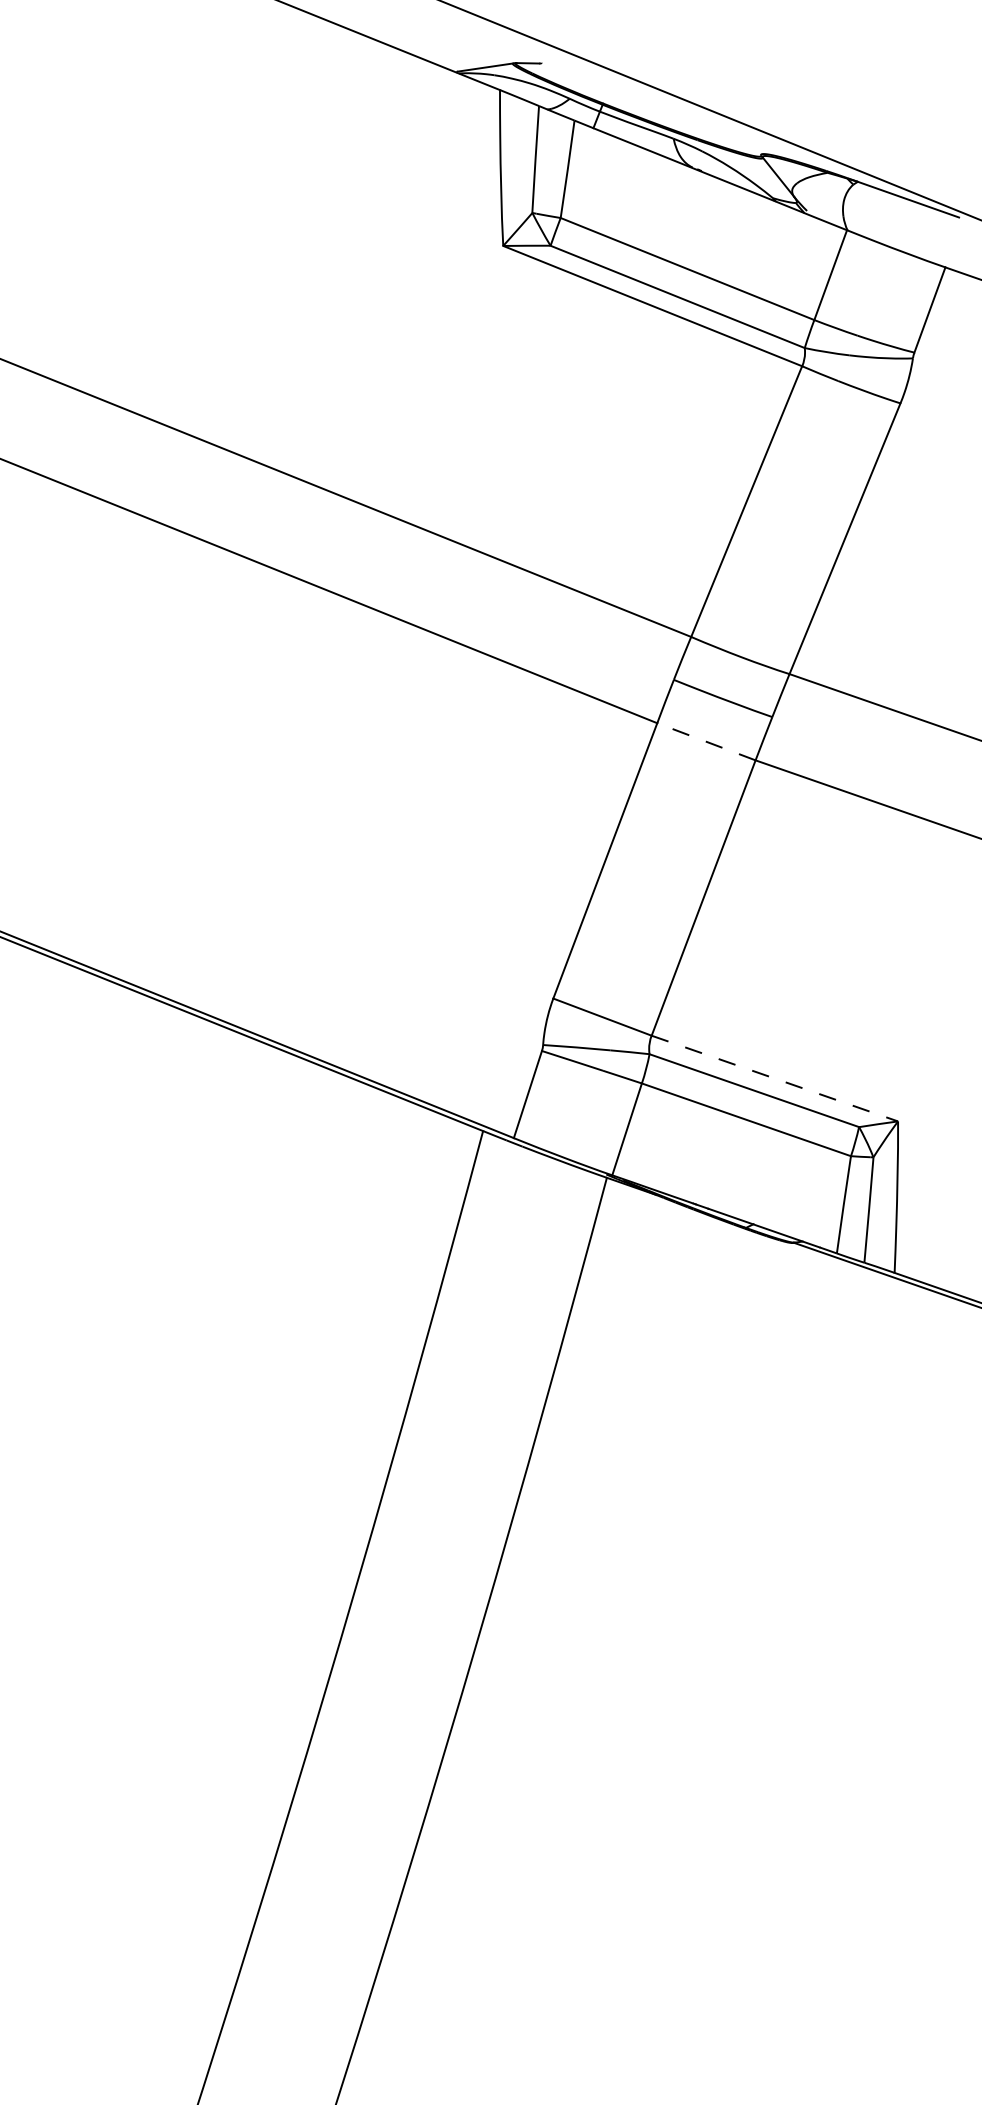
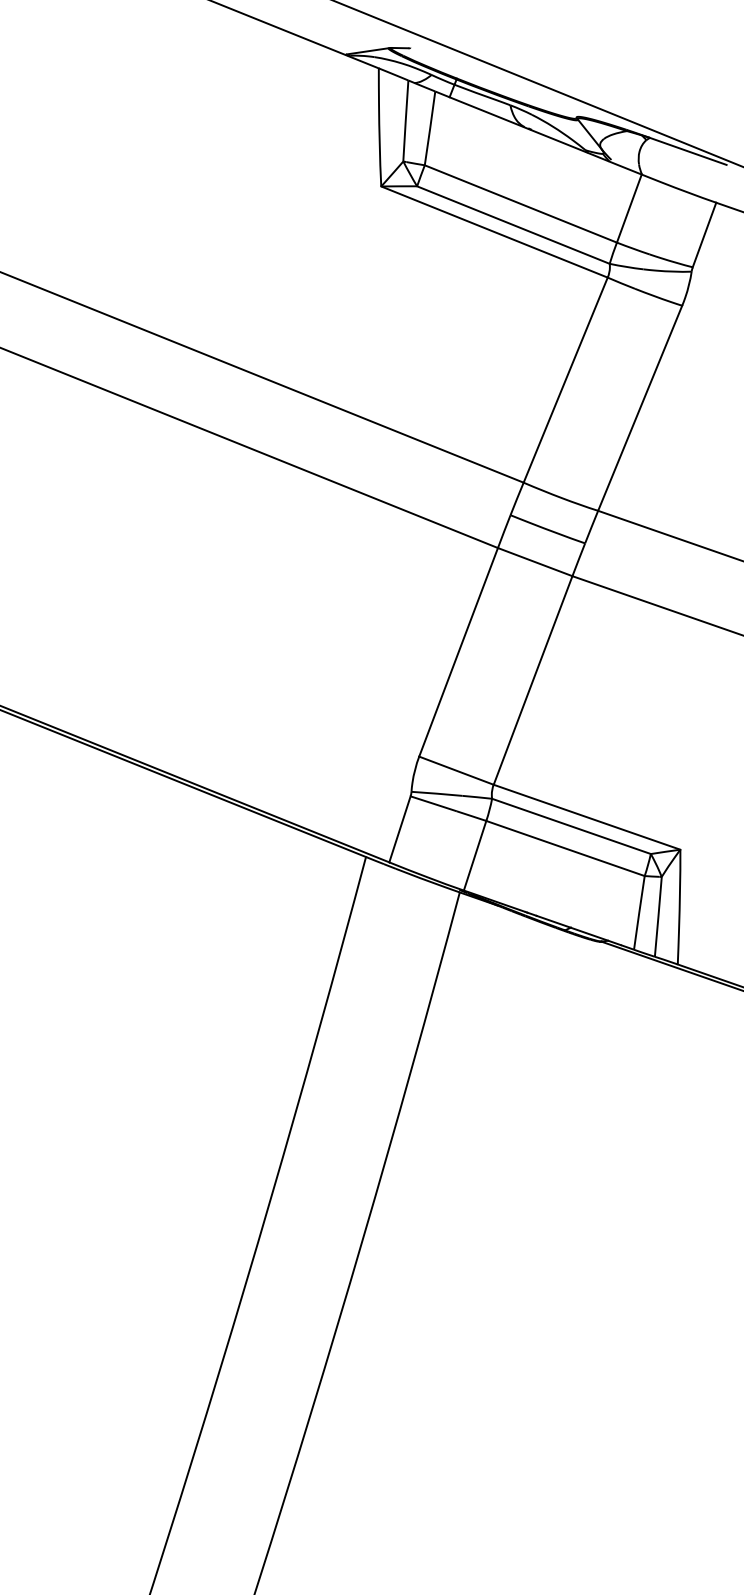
line: (706, 742) -> (535, 562), dashed -> solid
line: (775, 1078) -> (587, 817), dashed -> solid

